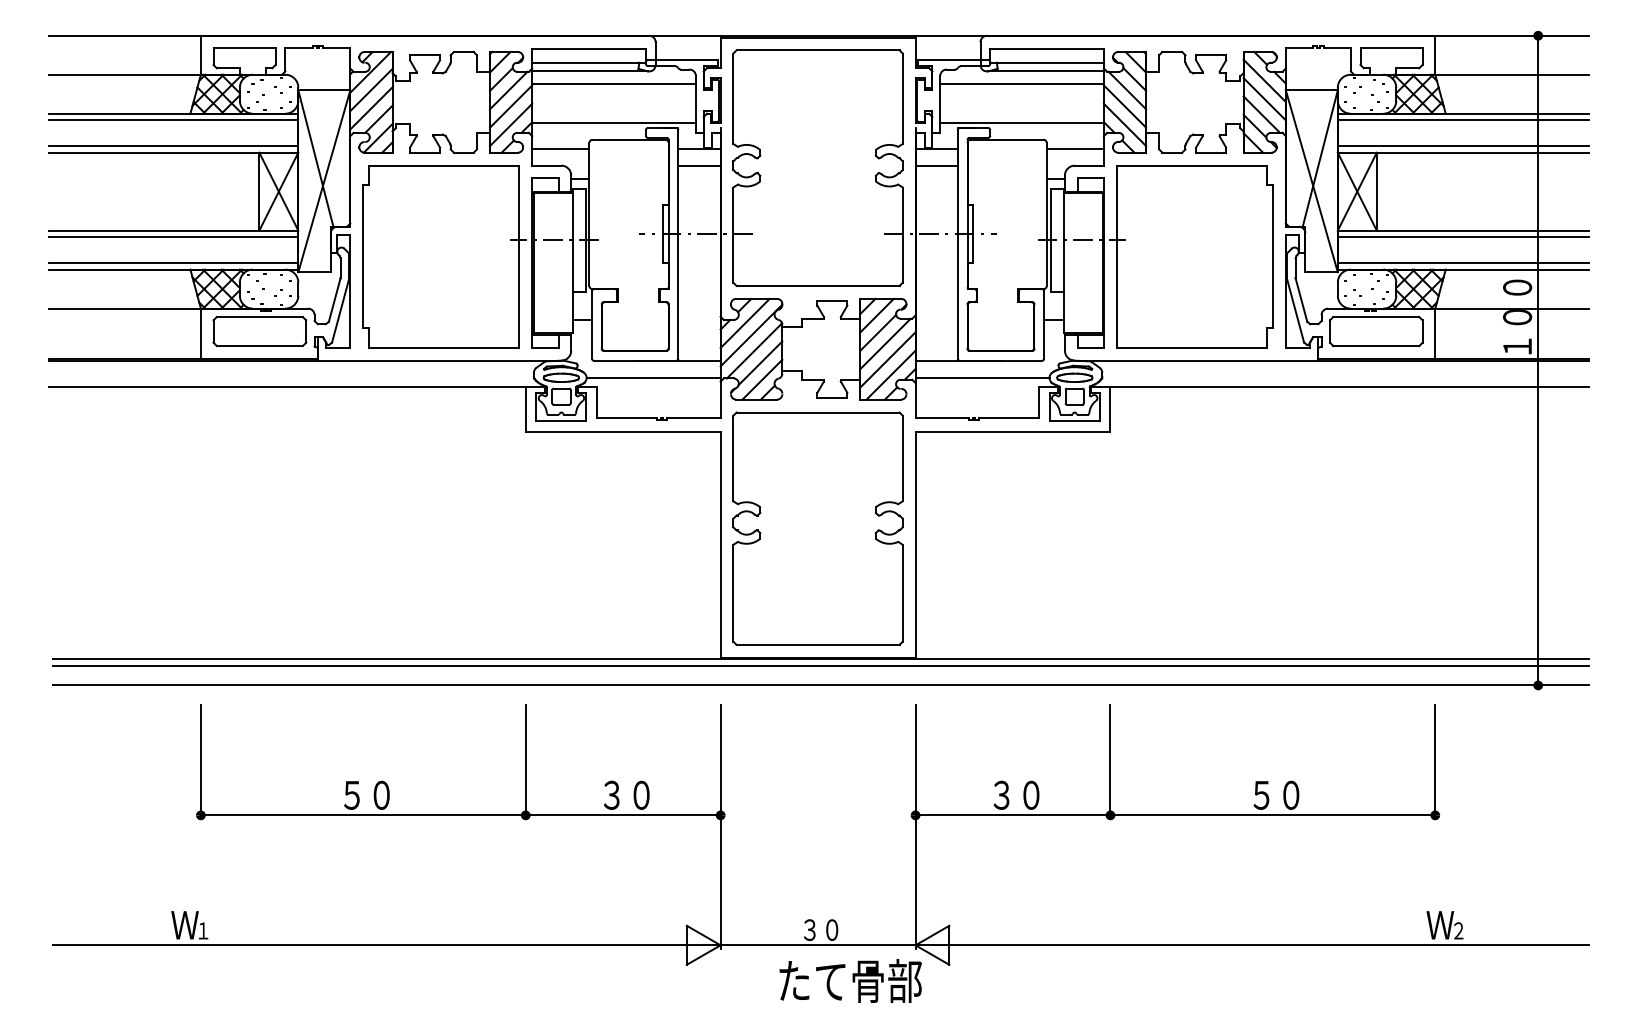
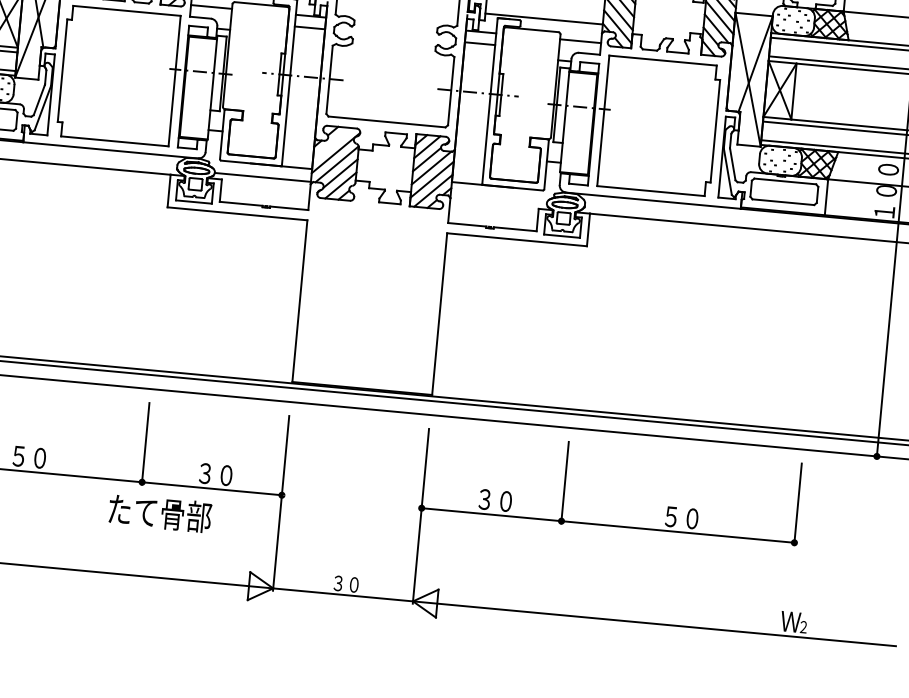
line: (744, 323) -> (331, 144), removed
line: (982, 378) -> (498, 199), removed
part: (817, 528) -> (370, 295), removed
text: (850, 980) -> (160, 512), moved

